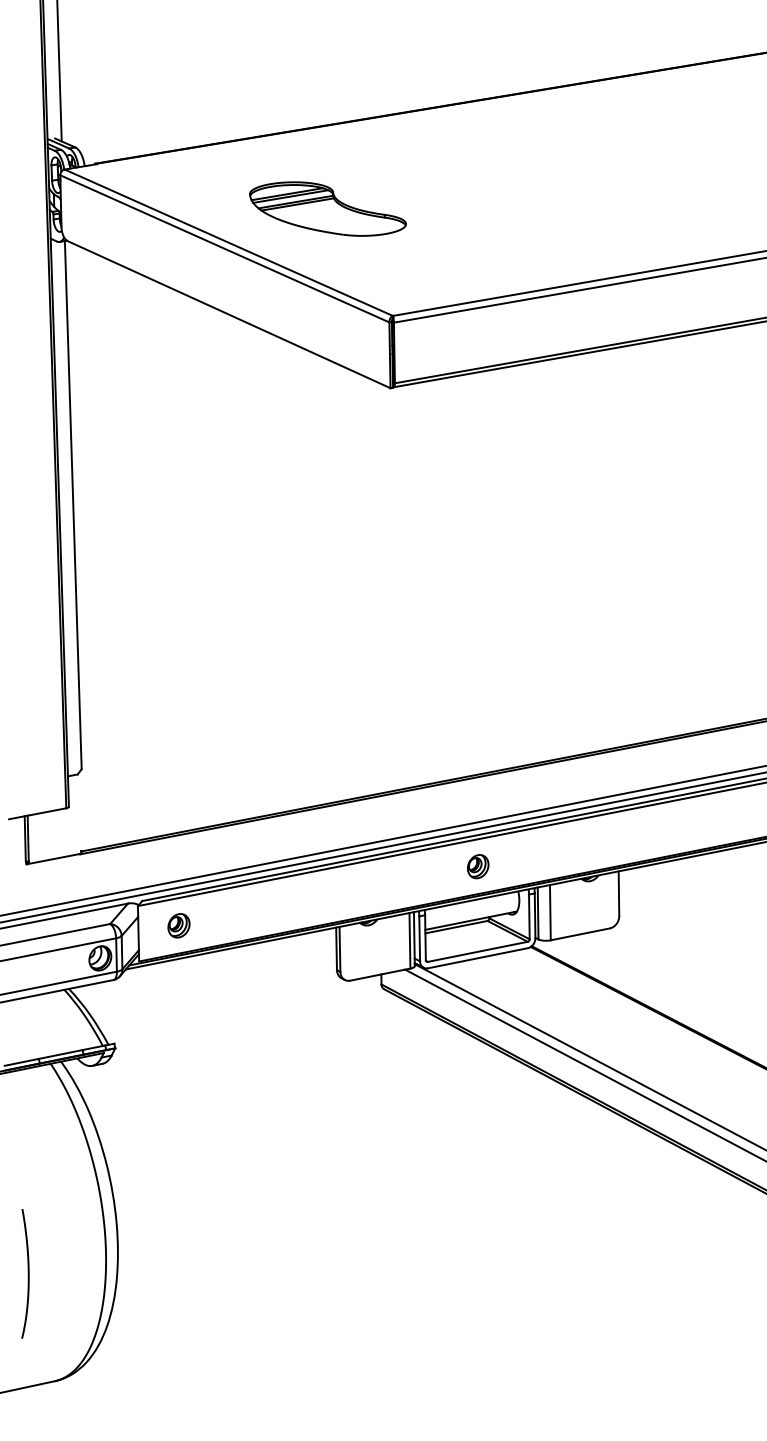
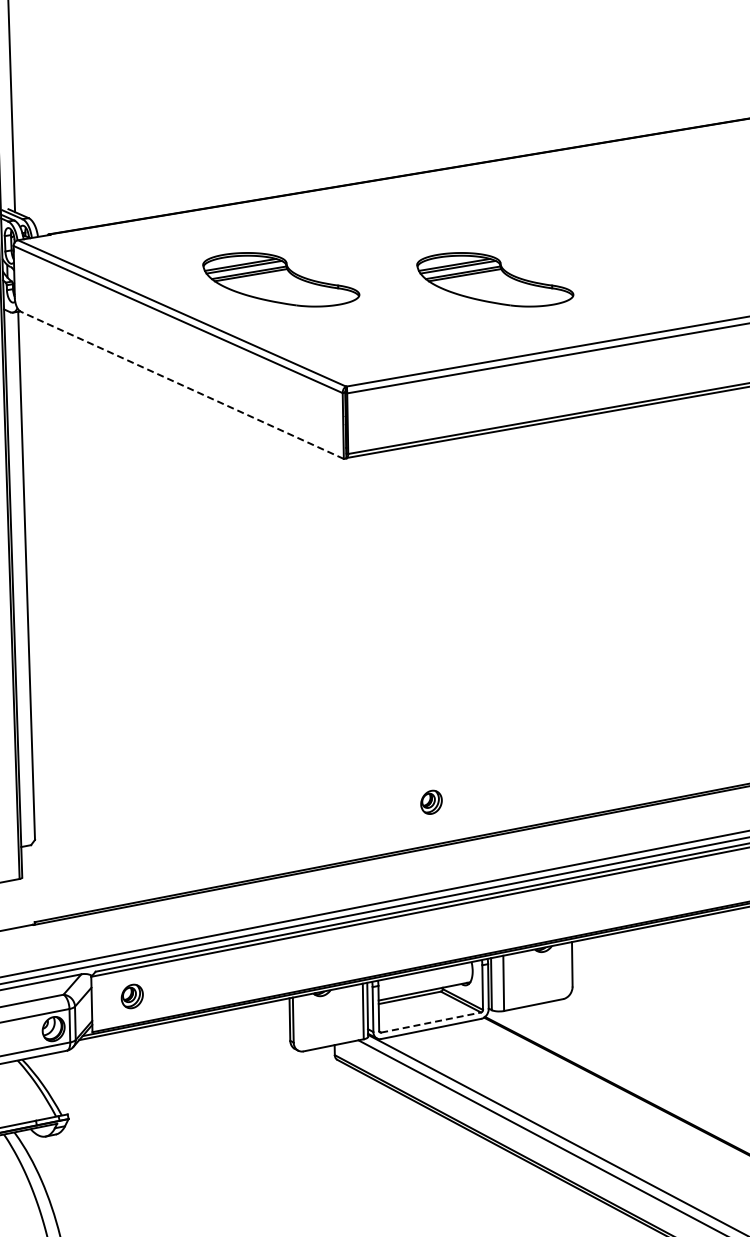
part: (541, 208) -> (494, 279), added
line: (228, 314) -> (181, 385), solid -> dashed
part: (478, 866) -> (431, 802), moved
line: (477, 951) -> (430, 1022), solid -> dashed

